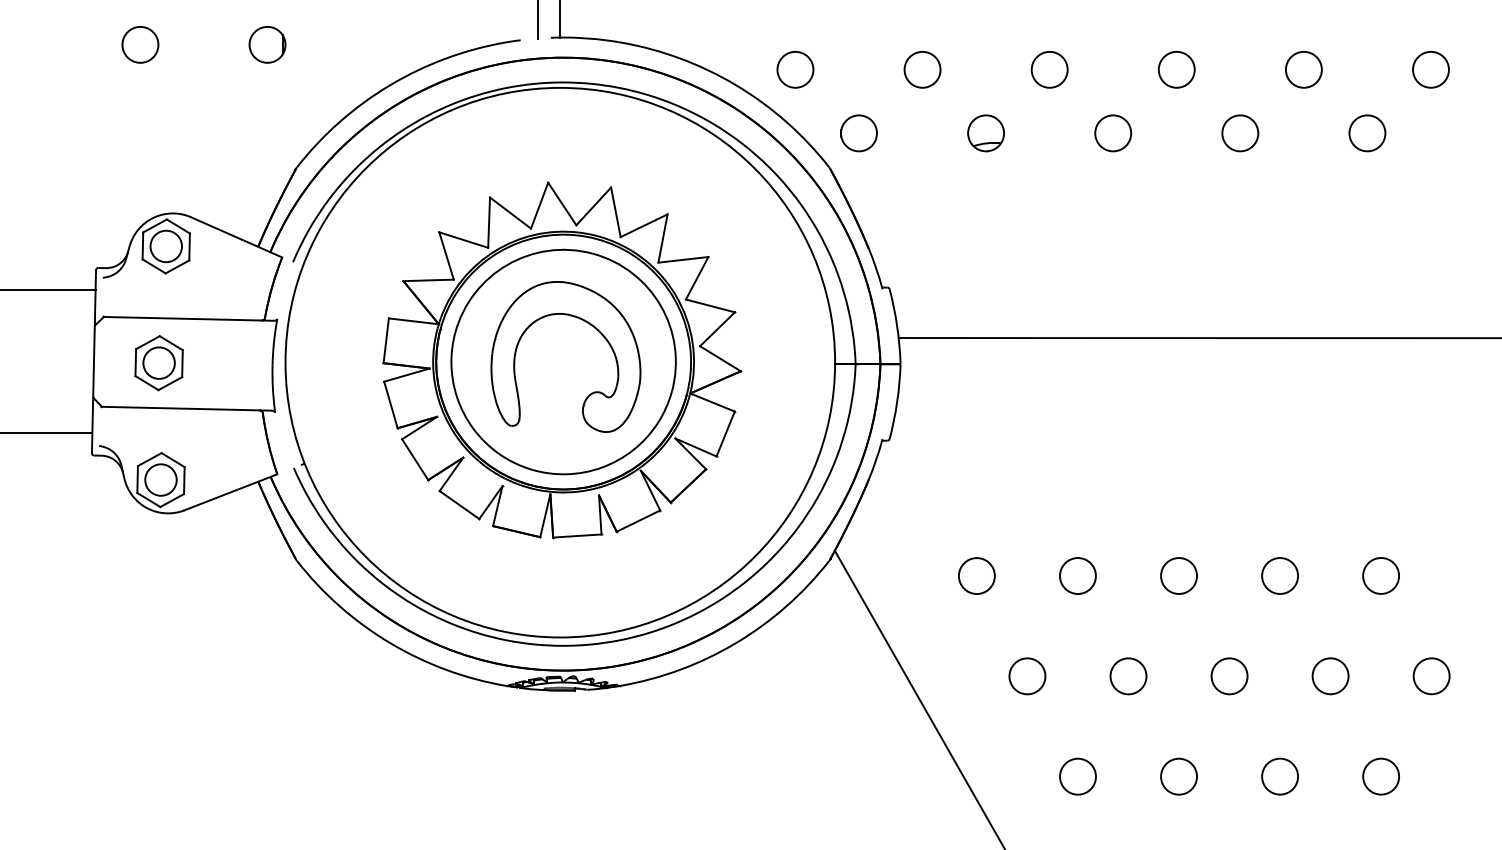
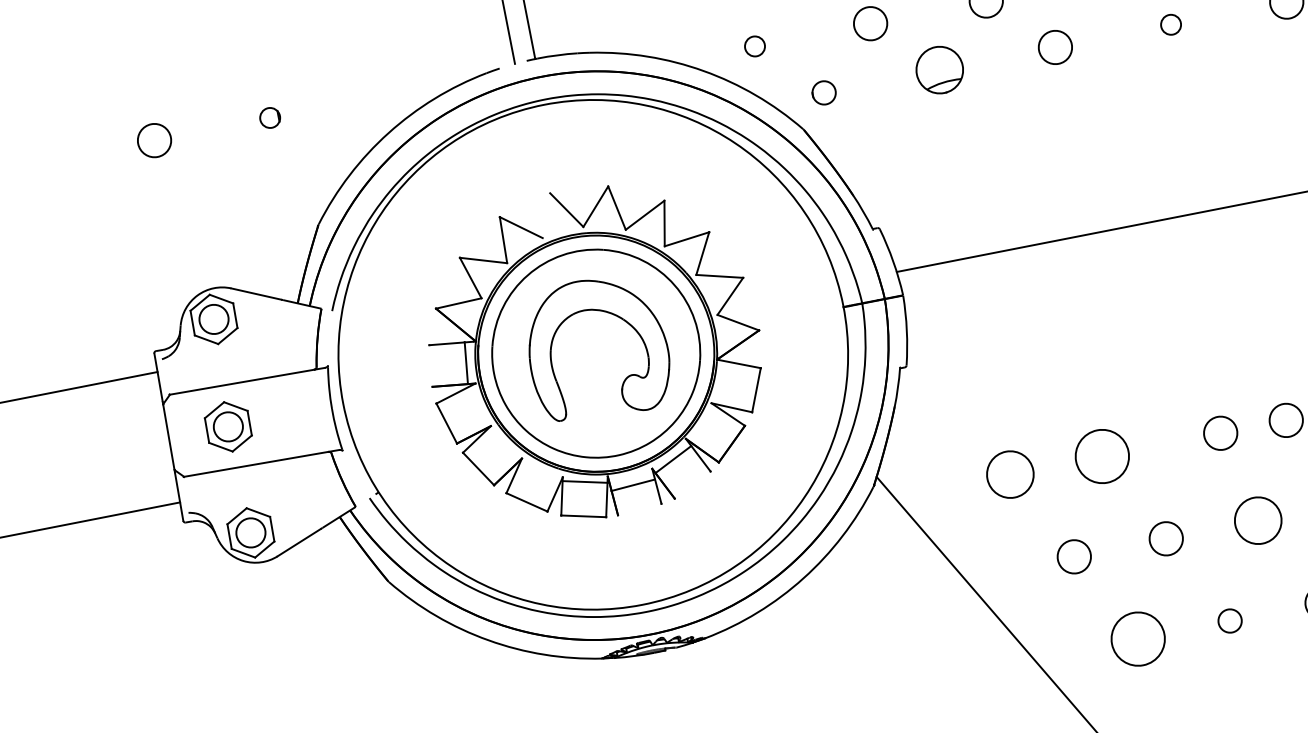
part: (267, 44) -> (270, 117), size x0.6
circle: (795, 69) -> (754, 46), size x0.6
part: (858, 133) -> (823, 93), size x0.7
part: (985, 133) -> (939, 70), size x1.4
circle: (1240, 133) -> (1171, 24), size x0.6
line: (539, 205) -> (546, 215), removed
line: (385, 340) -> (465, 362), moved
line: (638, 520) -> (673, 458), moved
line: (516, 531) -> (585, 481), moved
line: (577, 535) -> (633, 484), moved
circle: (976, 575) -> (1009, 474), size x1.4
circle: (1077, 575) -> (1101, 456), size x1.6
circle: (1178, 575) -> (1220, 432), moved
circle: (1229, 676) -> (1258, 520), size x1.4
circle: (1077, 776) -> (1137, 639), size x1.6
circle: (1178, 776) -> (1229, 620), size x0.7

